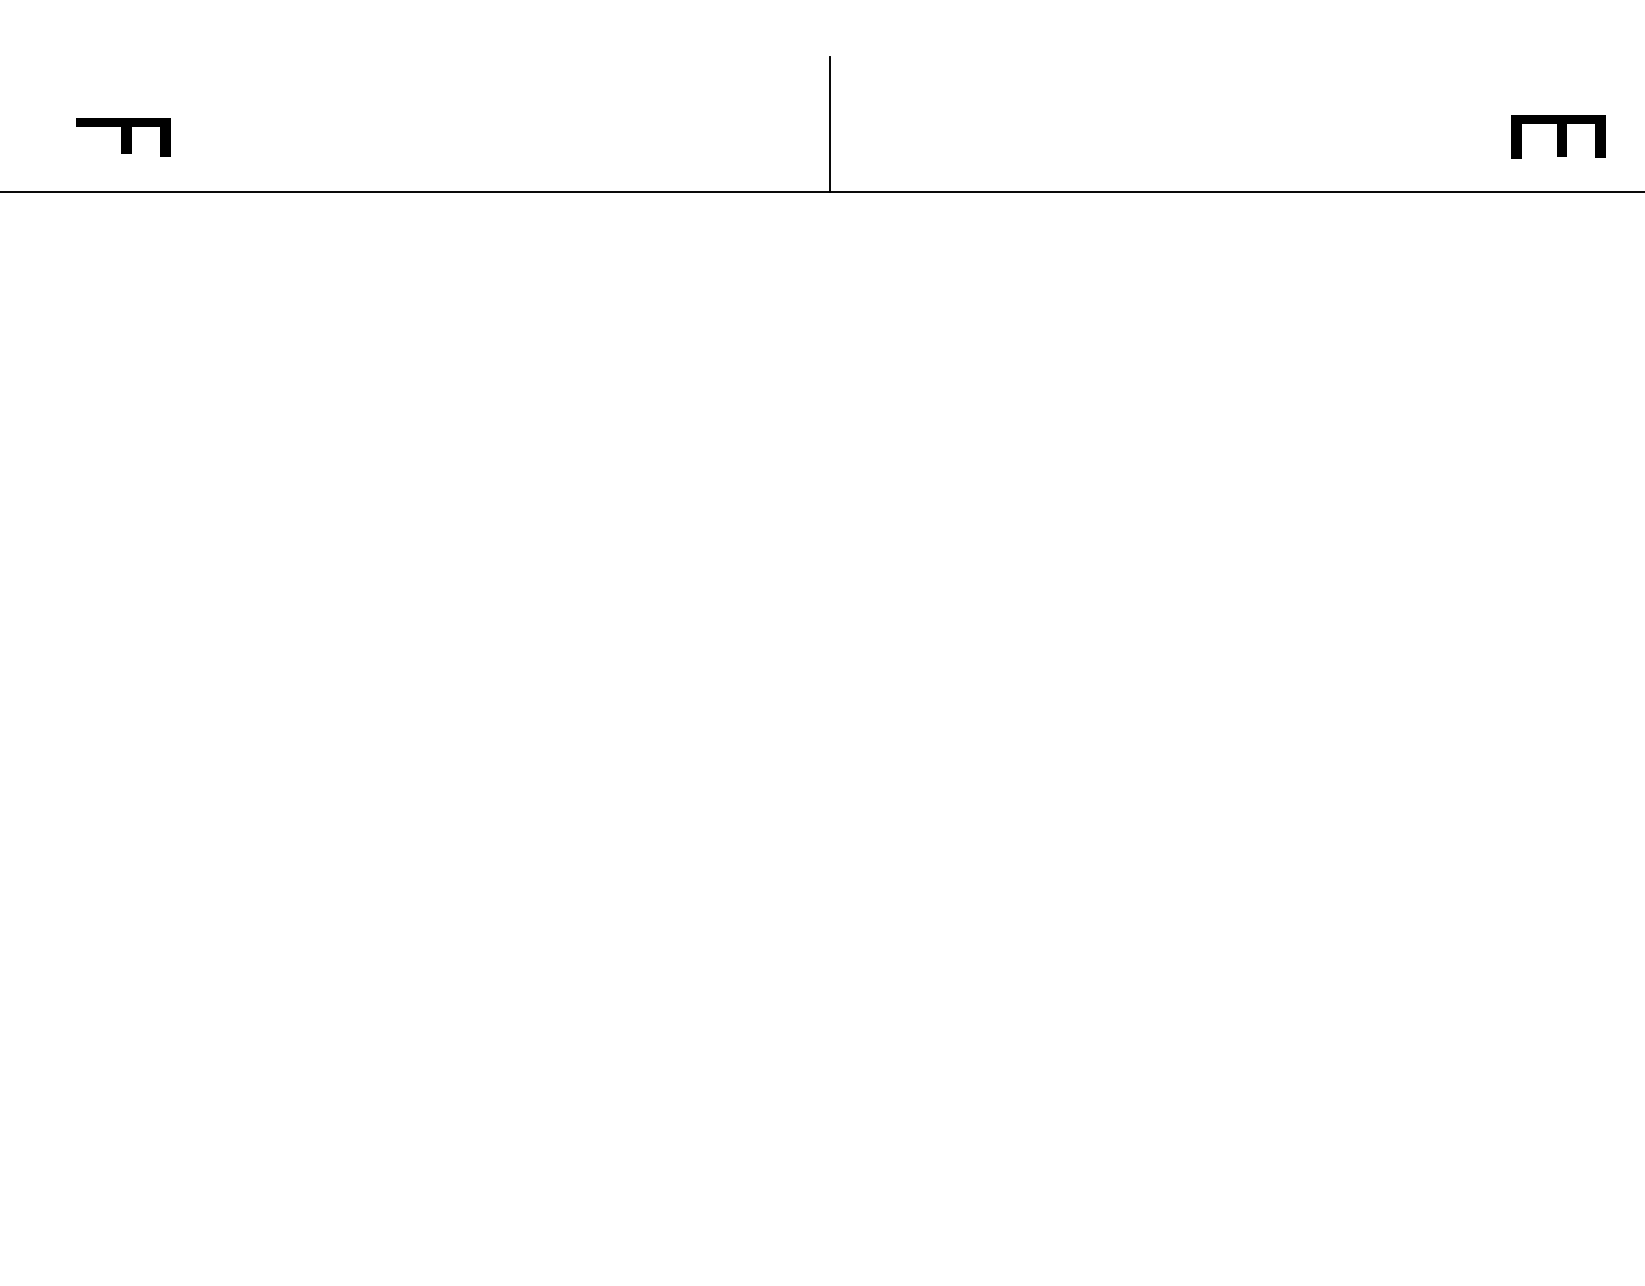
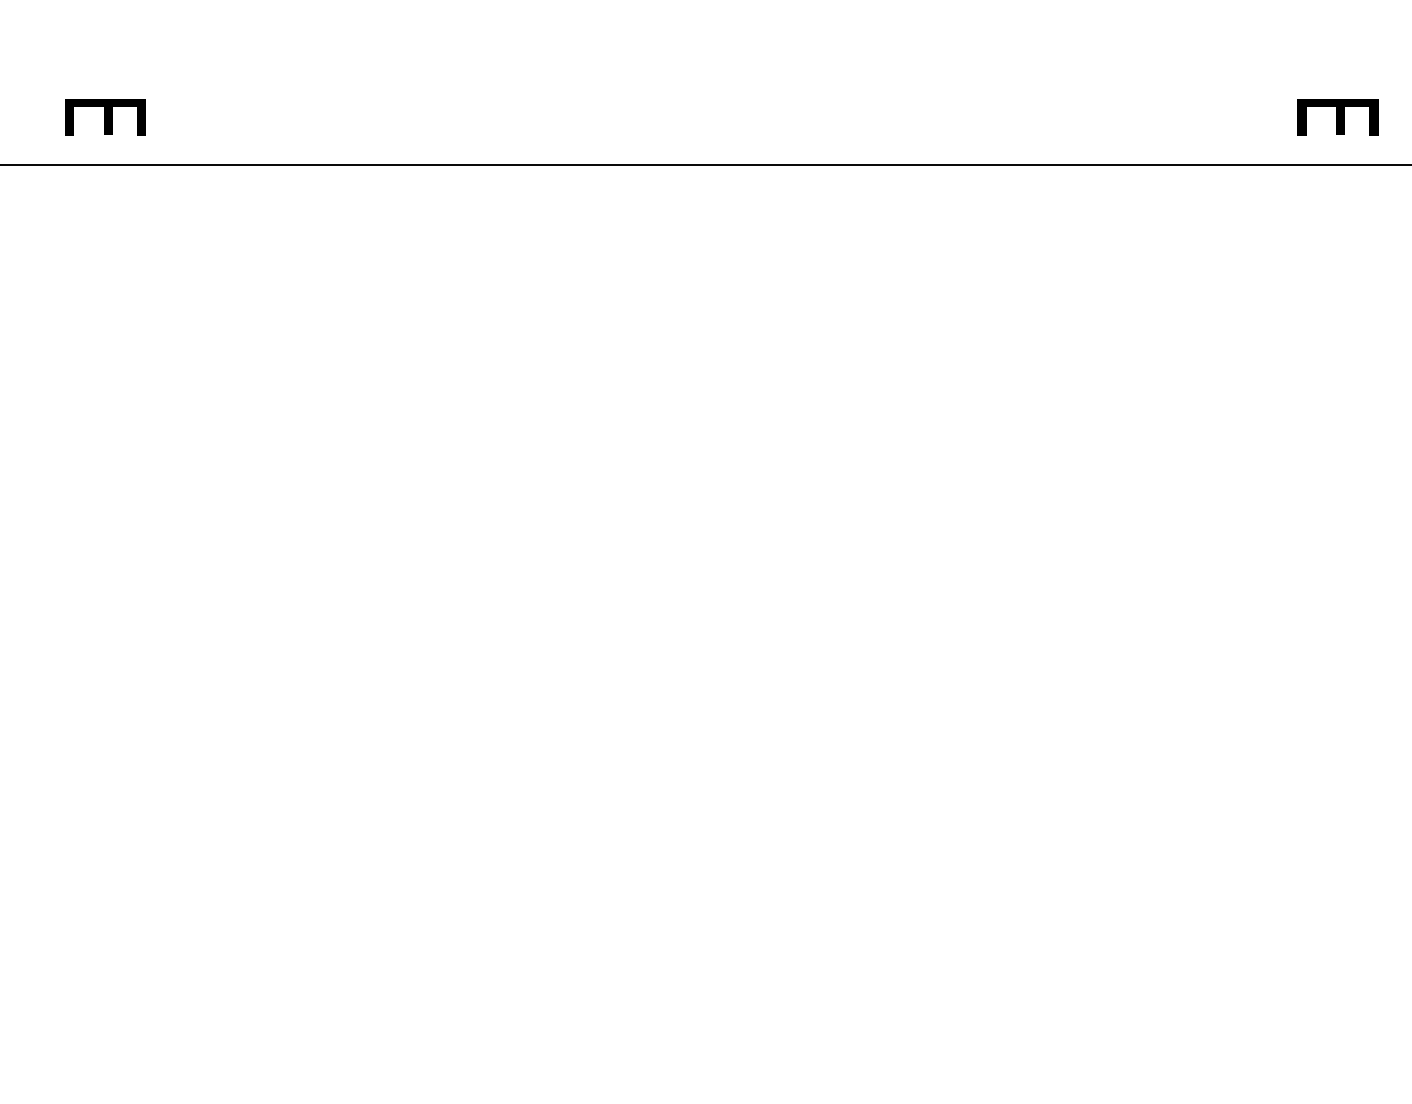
line: (830, 124) -> (712, 106), removed
text: (123, 136) -> (105, 117), F -> E

